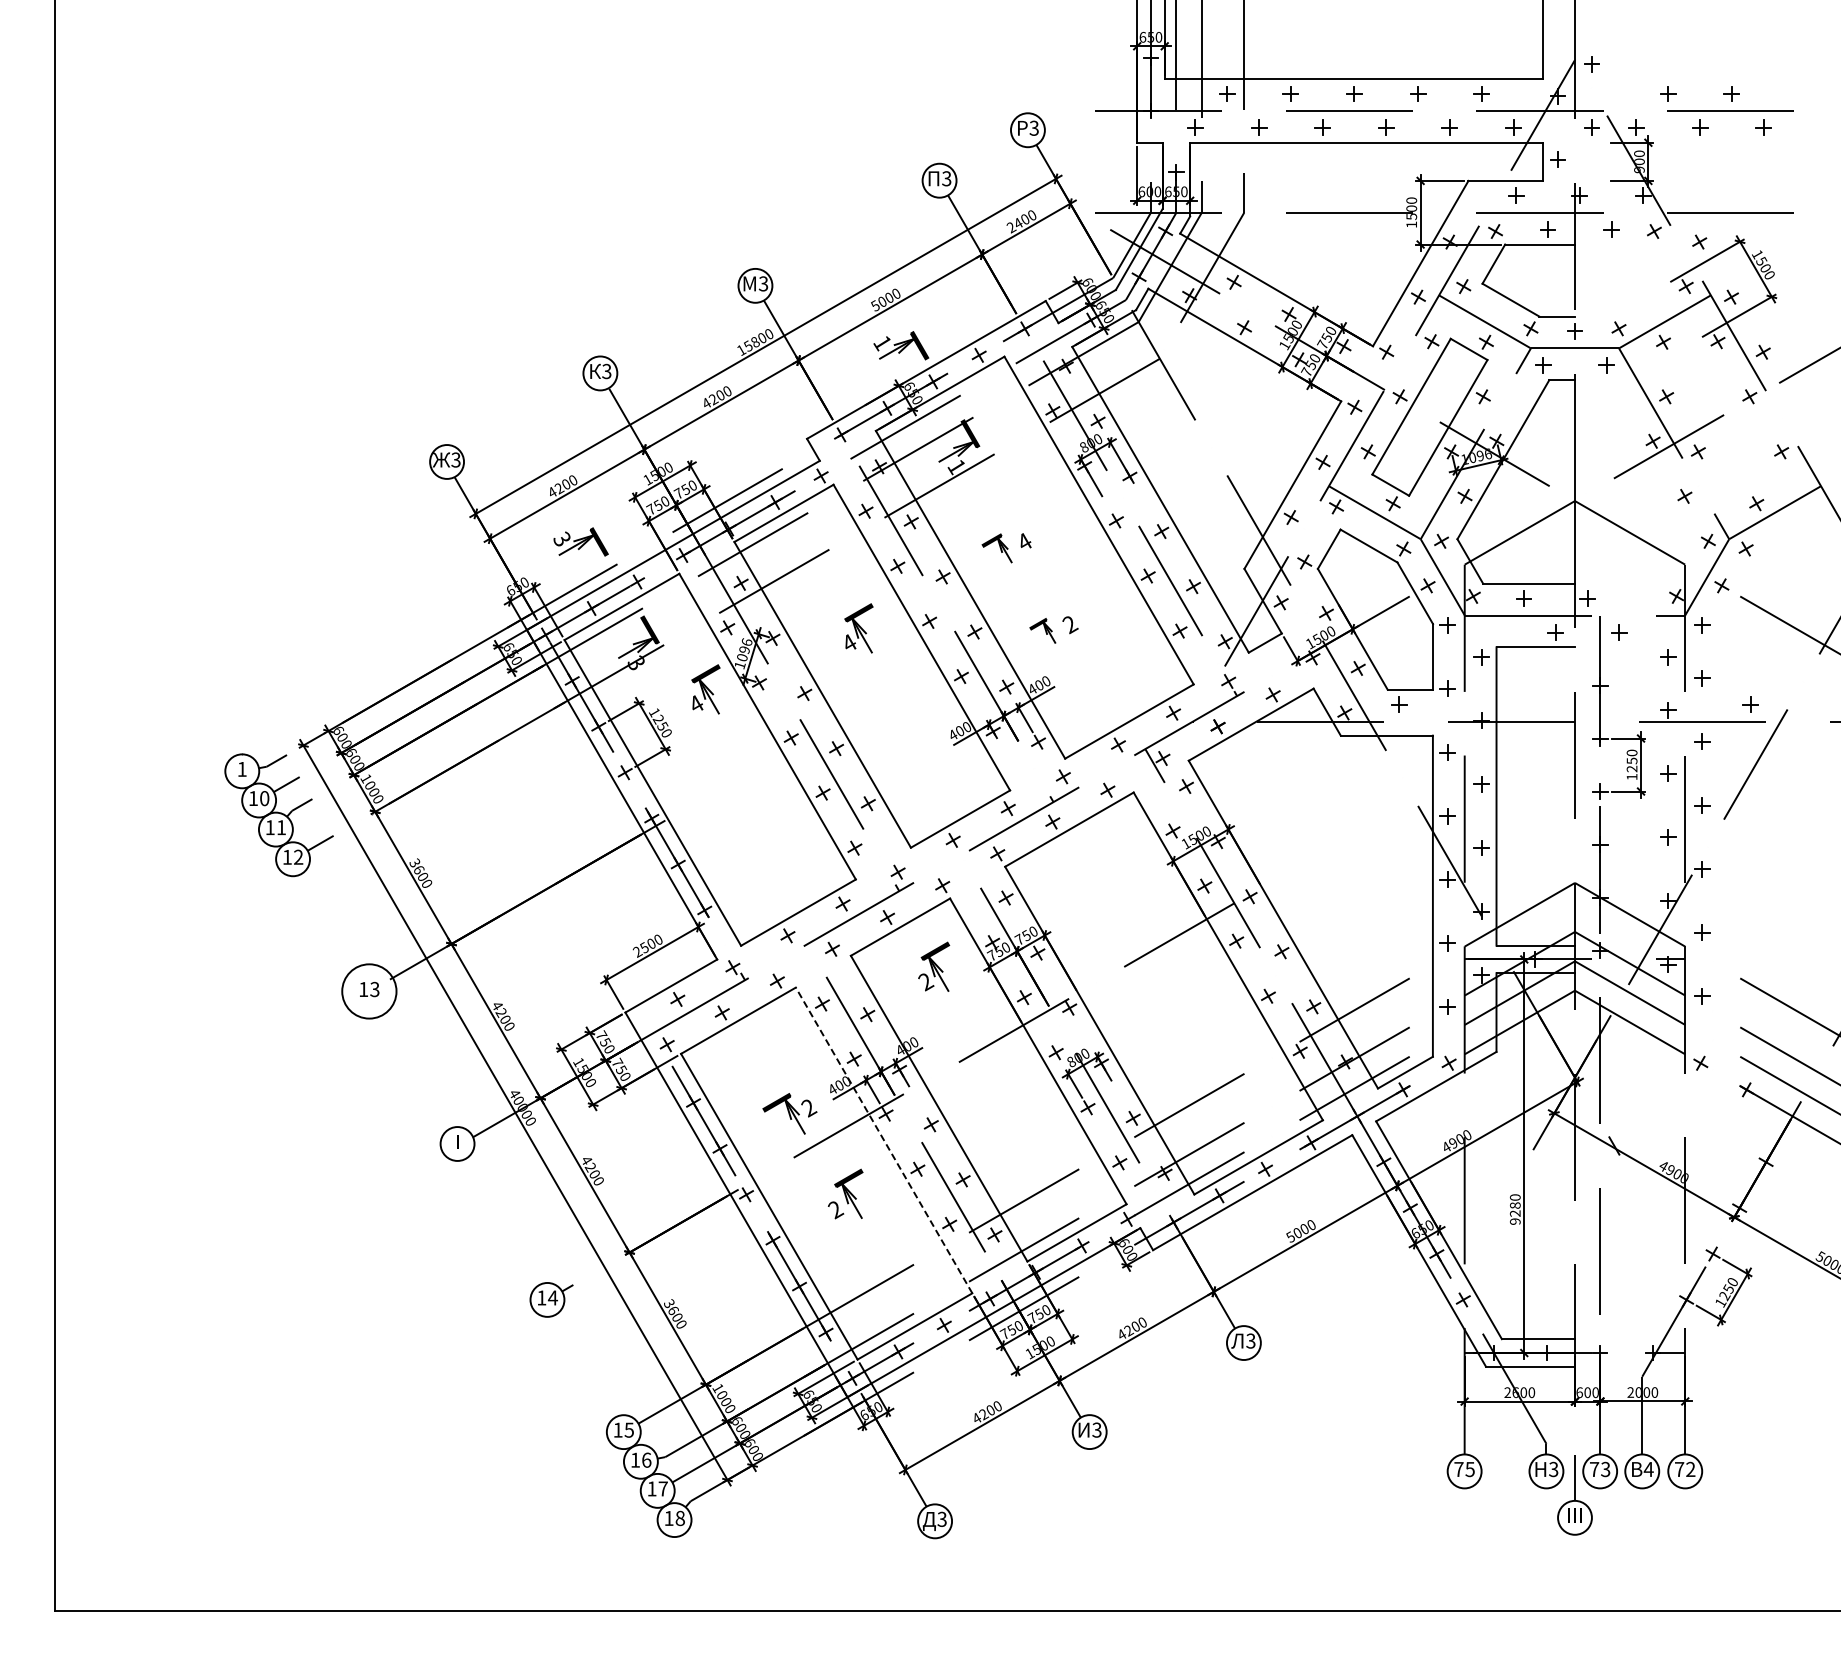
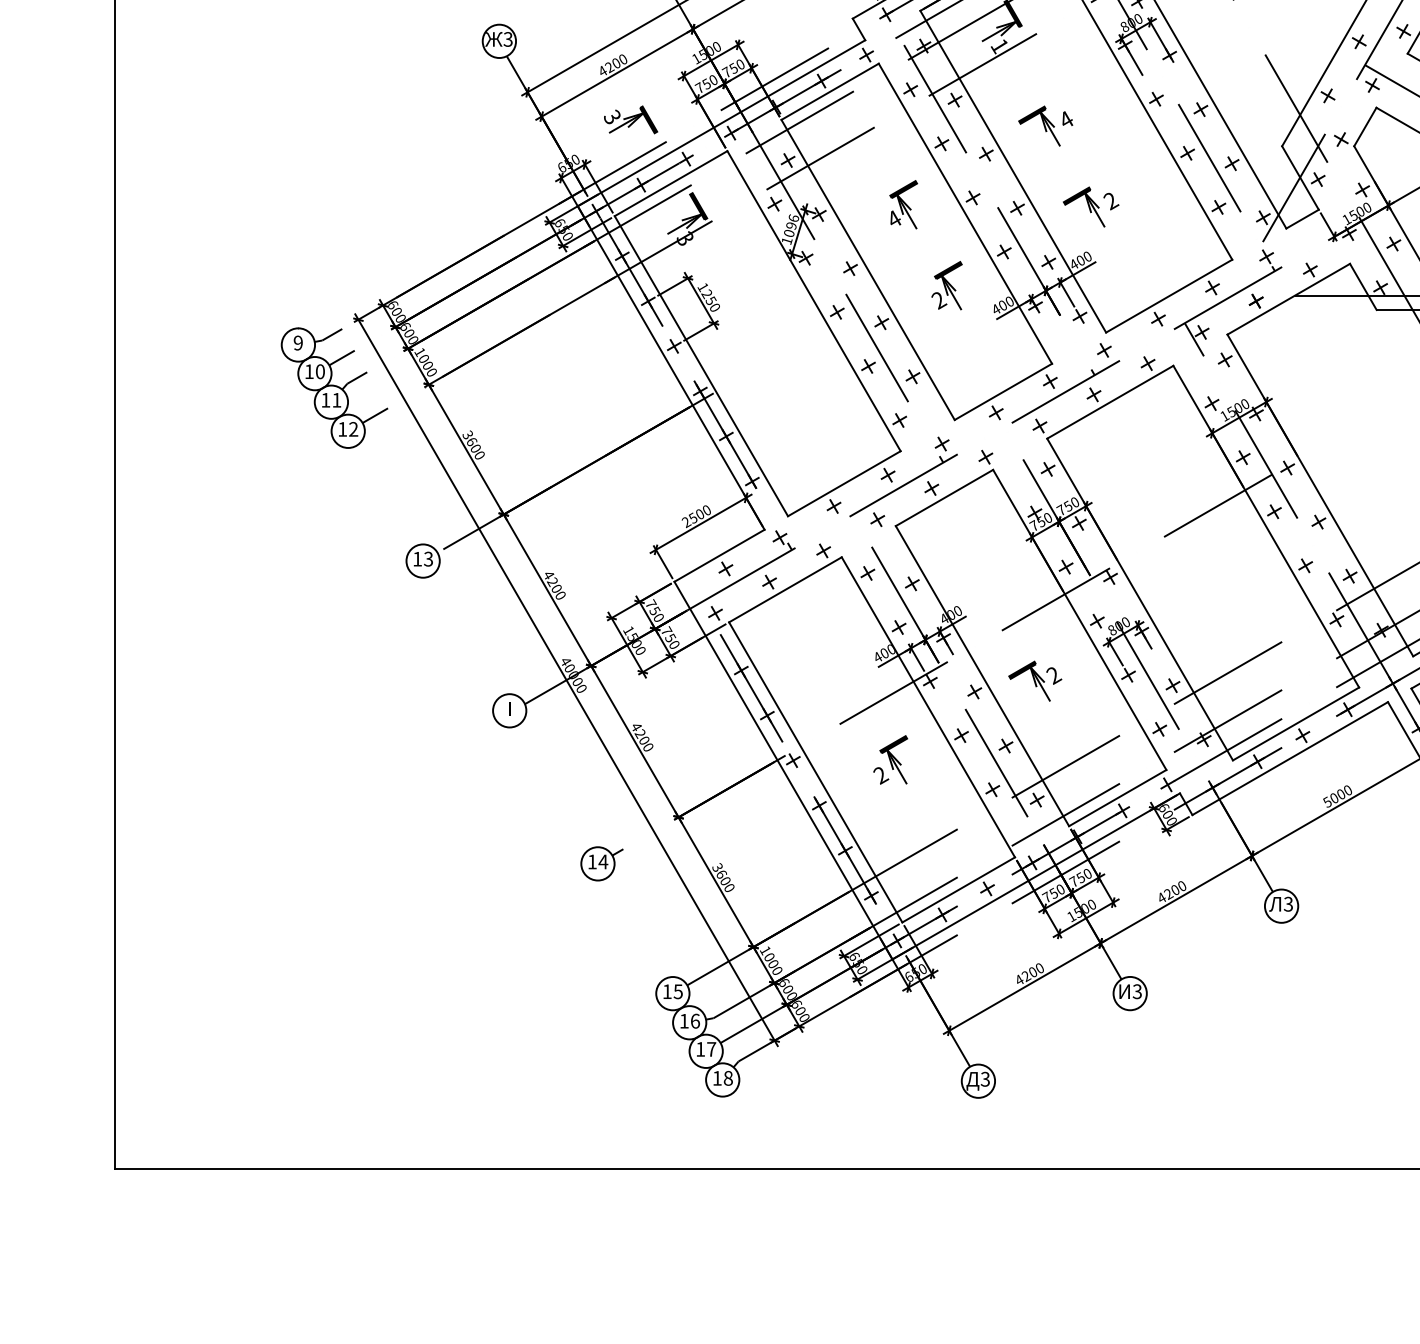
part: (996, 548) -> (1038, 126), size x1.43
part: (1042, 630) -> (1083, 206), size x1.67
part: (705, 689) -> (753, 264), removed
text: (241, 768) -> (297, 342), 1 -> 9
part: (934, 966) -> (947, 285), moved
circle: (369, 991) -> (423, 561), size x0.62
part: (789, 1113) -> (1034, 680), moved
line: (884, 1140) -> (928, 707), dashed -> solid

